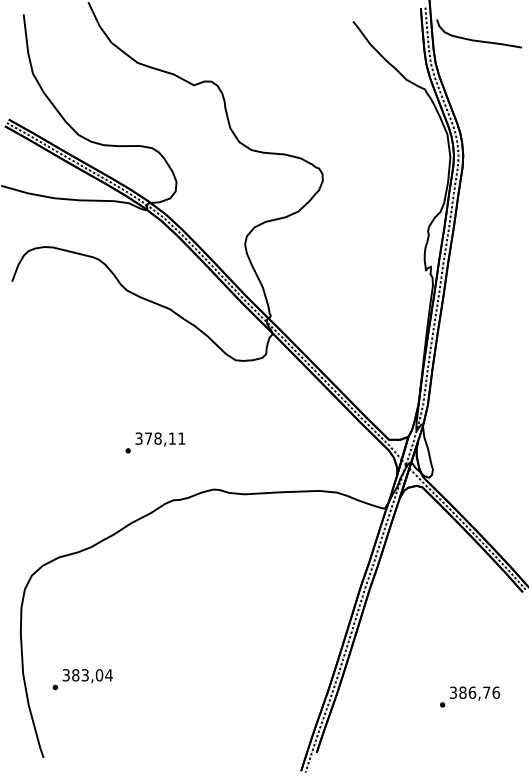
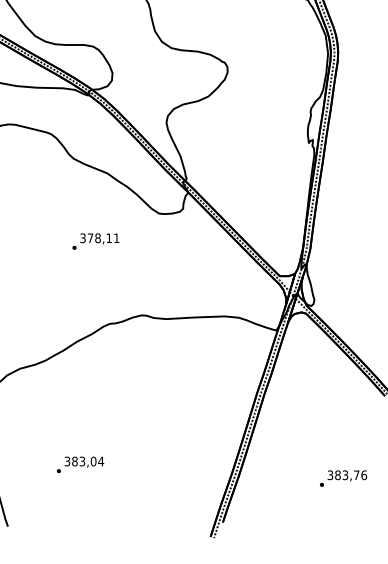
text: (155, 442) -> (95, 241), moved
text: (82, 679) -> (80, 464), moved
text: (472, 692) -> (345, 475), 386,76 -> 383,76

